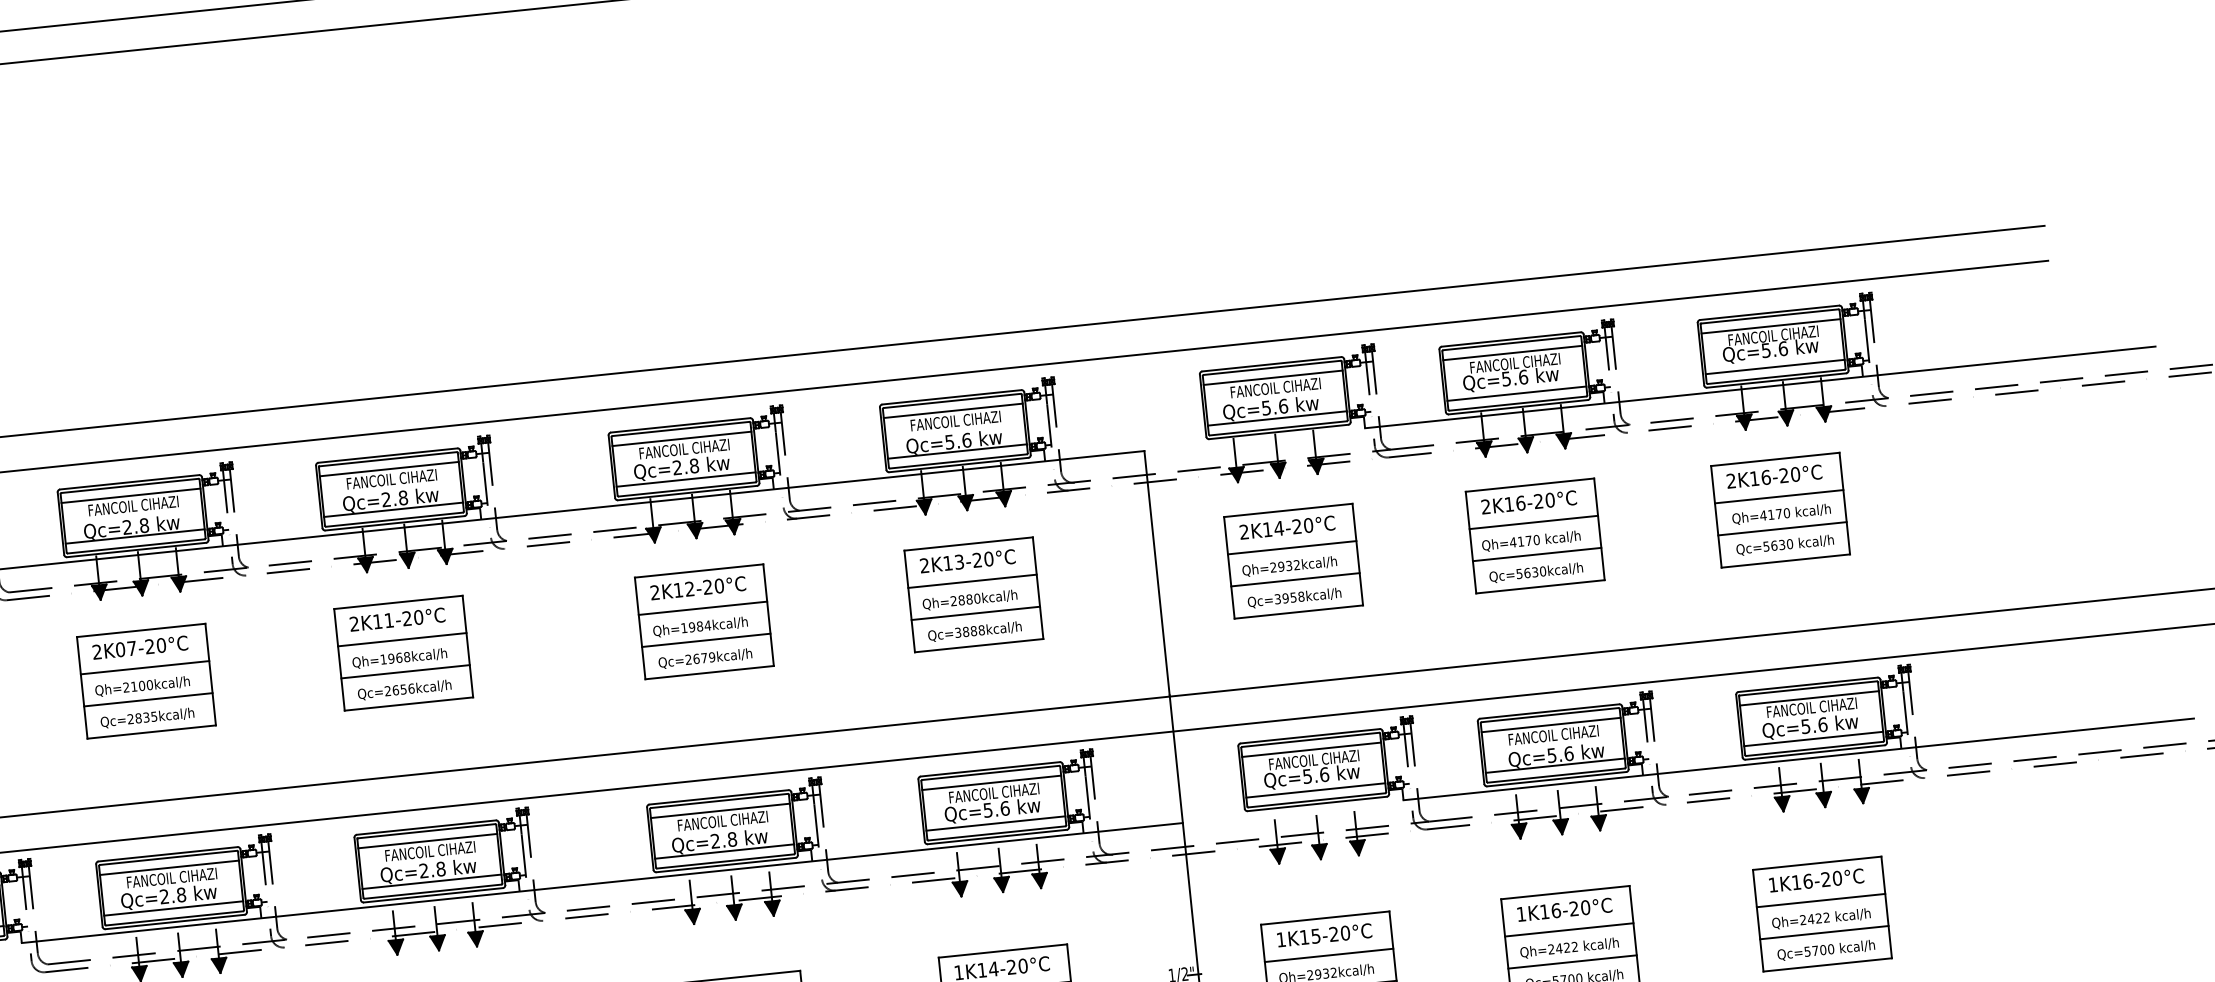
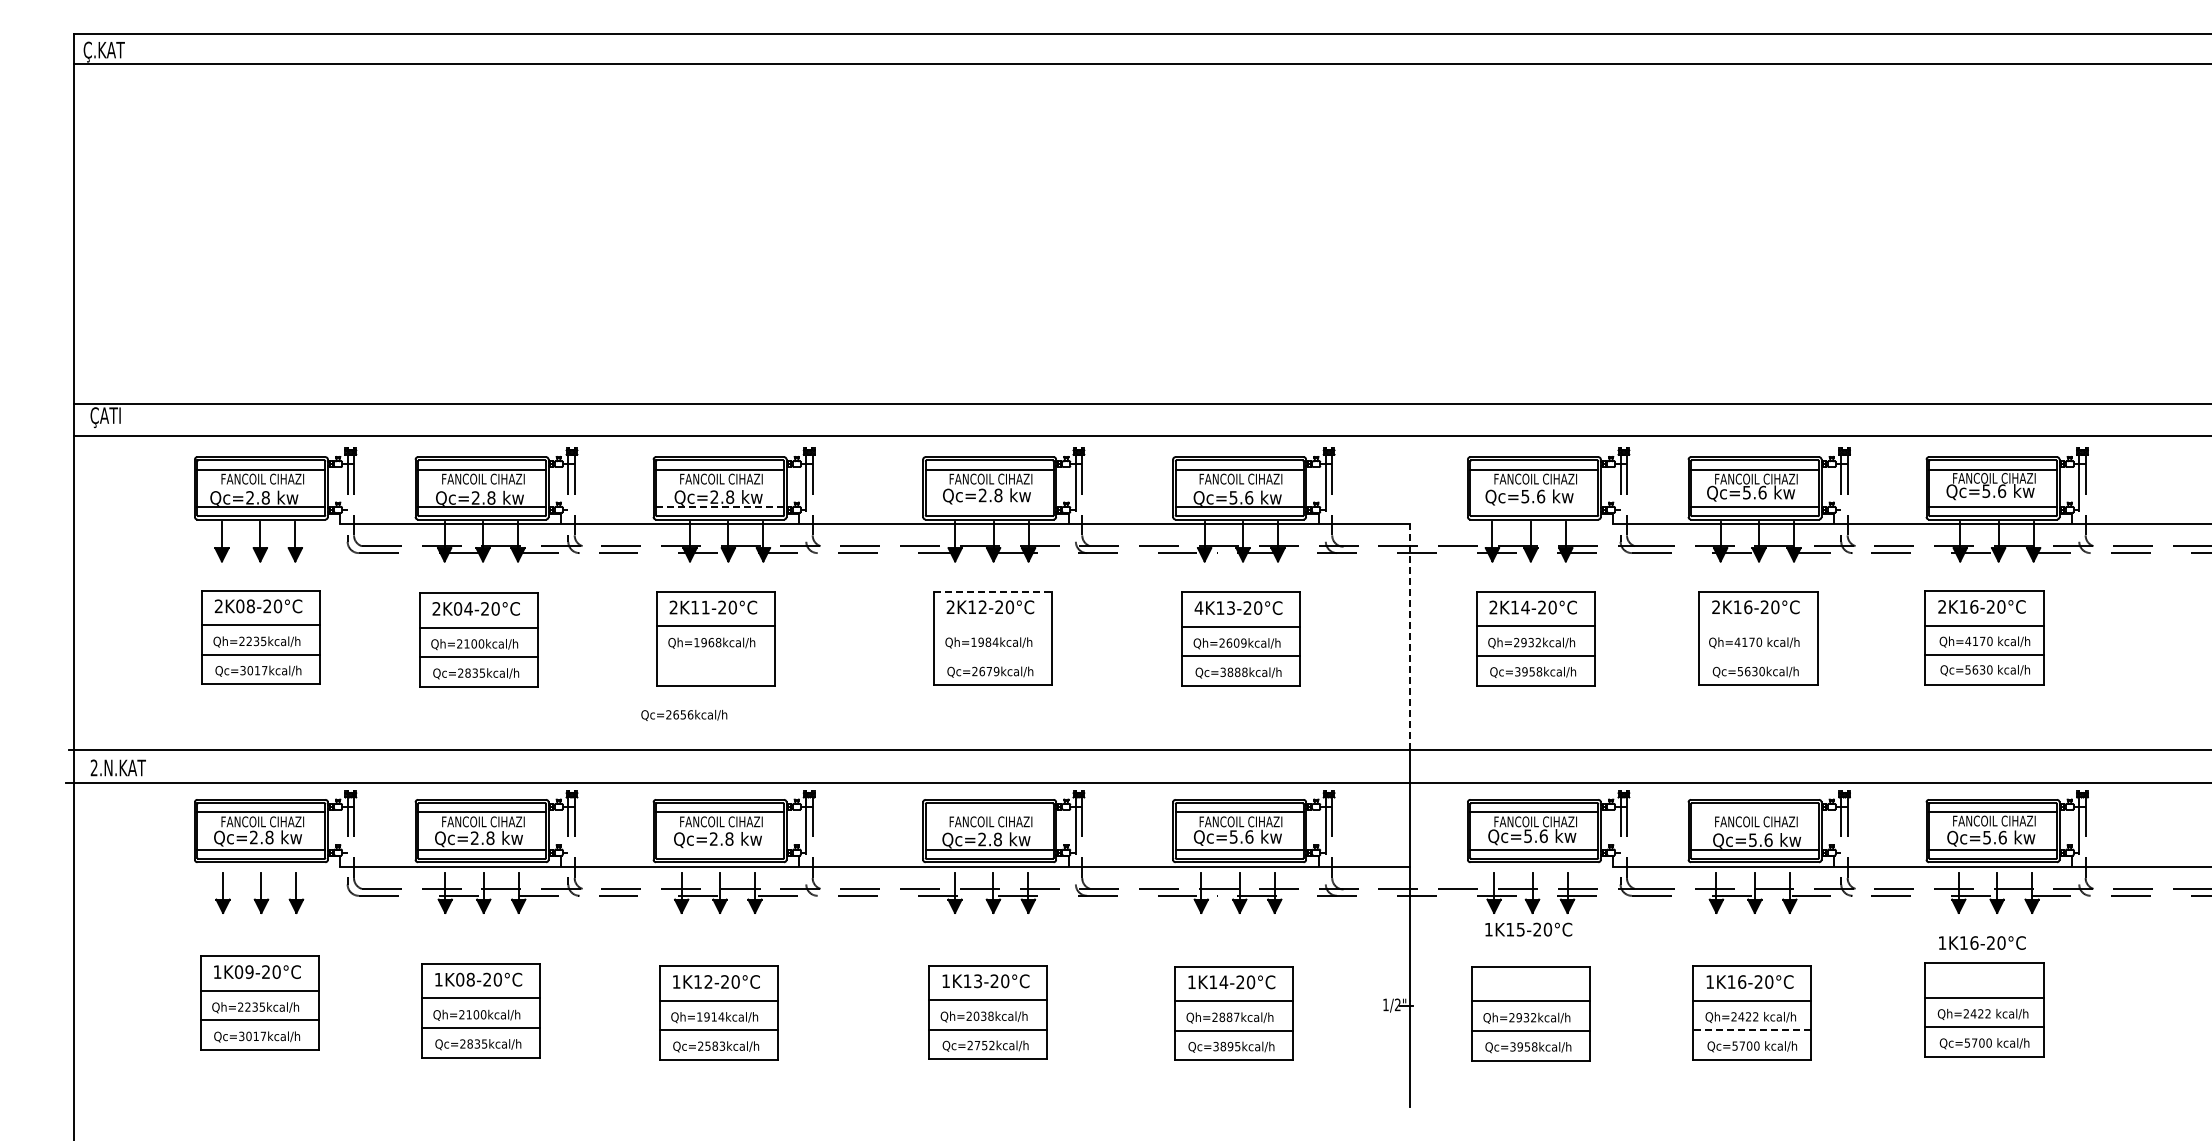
line: (1277, 418) -> (1534, 507), removed
line: (686, 480) -> (989, 507), removed
line: (394, 510) -> (720, 507), solid -> dashed
line: (1534, 522) -> (1758, 626), removed
line: (1537, 554) -> (1758, 655), removed
text: (924, 565) -> (1198, 607), 2K13-20°C -> 4K13-20°C
line: (699, 570) -> (993, 591), solid -> dashed
line: (1157, 572) -> (1410, 636), solid -> dashed
text: (969, 598) -> (1236, 642), Qh=2880kcal/h -> Qh=2609kcal/h
line: (702, 608) -> (992, 626), removed
line: (705, 640) -> (992, 655), removed
text: (131, 648) -> (468, 608), 2K07-20°C -> 2K04-20°C
line: (405, 671) -> (715, 655), removed
text: (404, 690) -> (684, 715), moved
line: (1551, 725) -> (1755, 812), removed
line: (720, 811) -> (989, 812), removed
text: (1816, 879) -> (1982, 942), moved
line: (432, 881) -> (720, 849), removed
text: (1324, 935) -> (1528, 929), moved
line: (1571, 962) -> (1751, 1030), solid -> dashed

